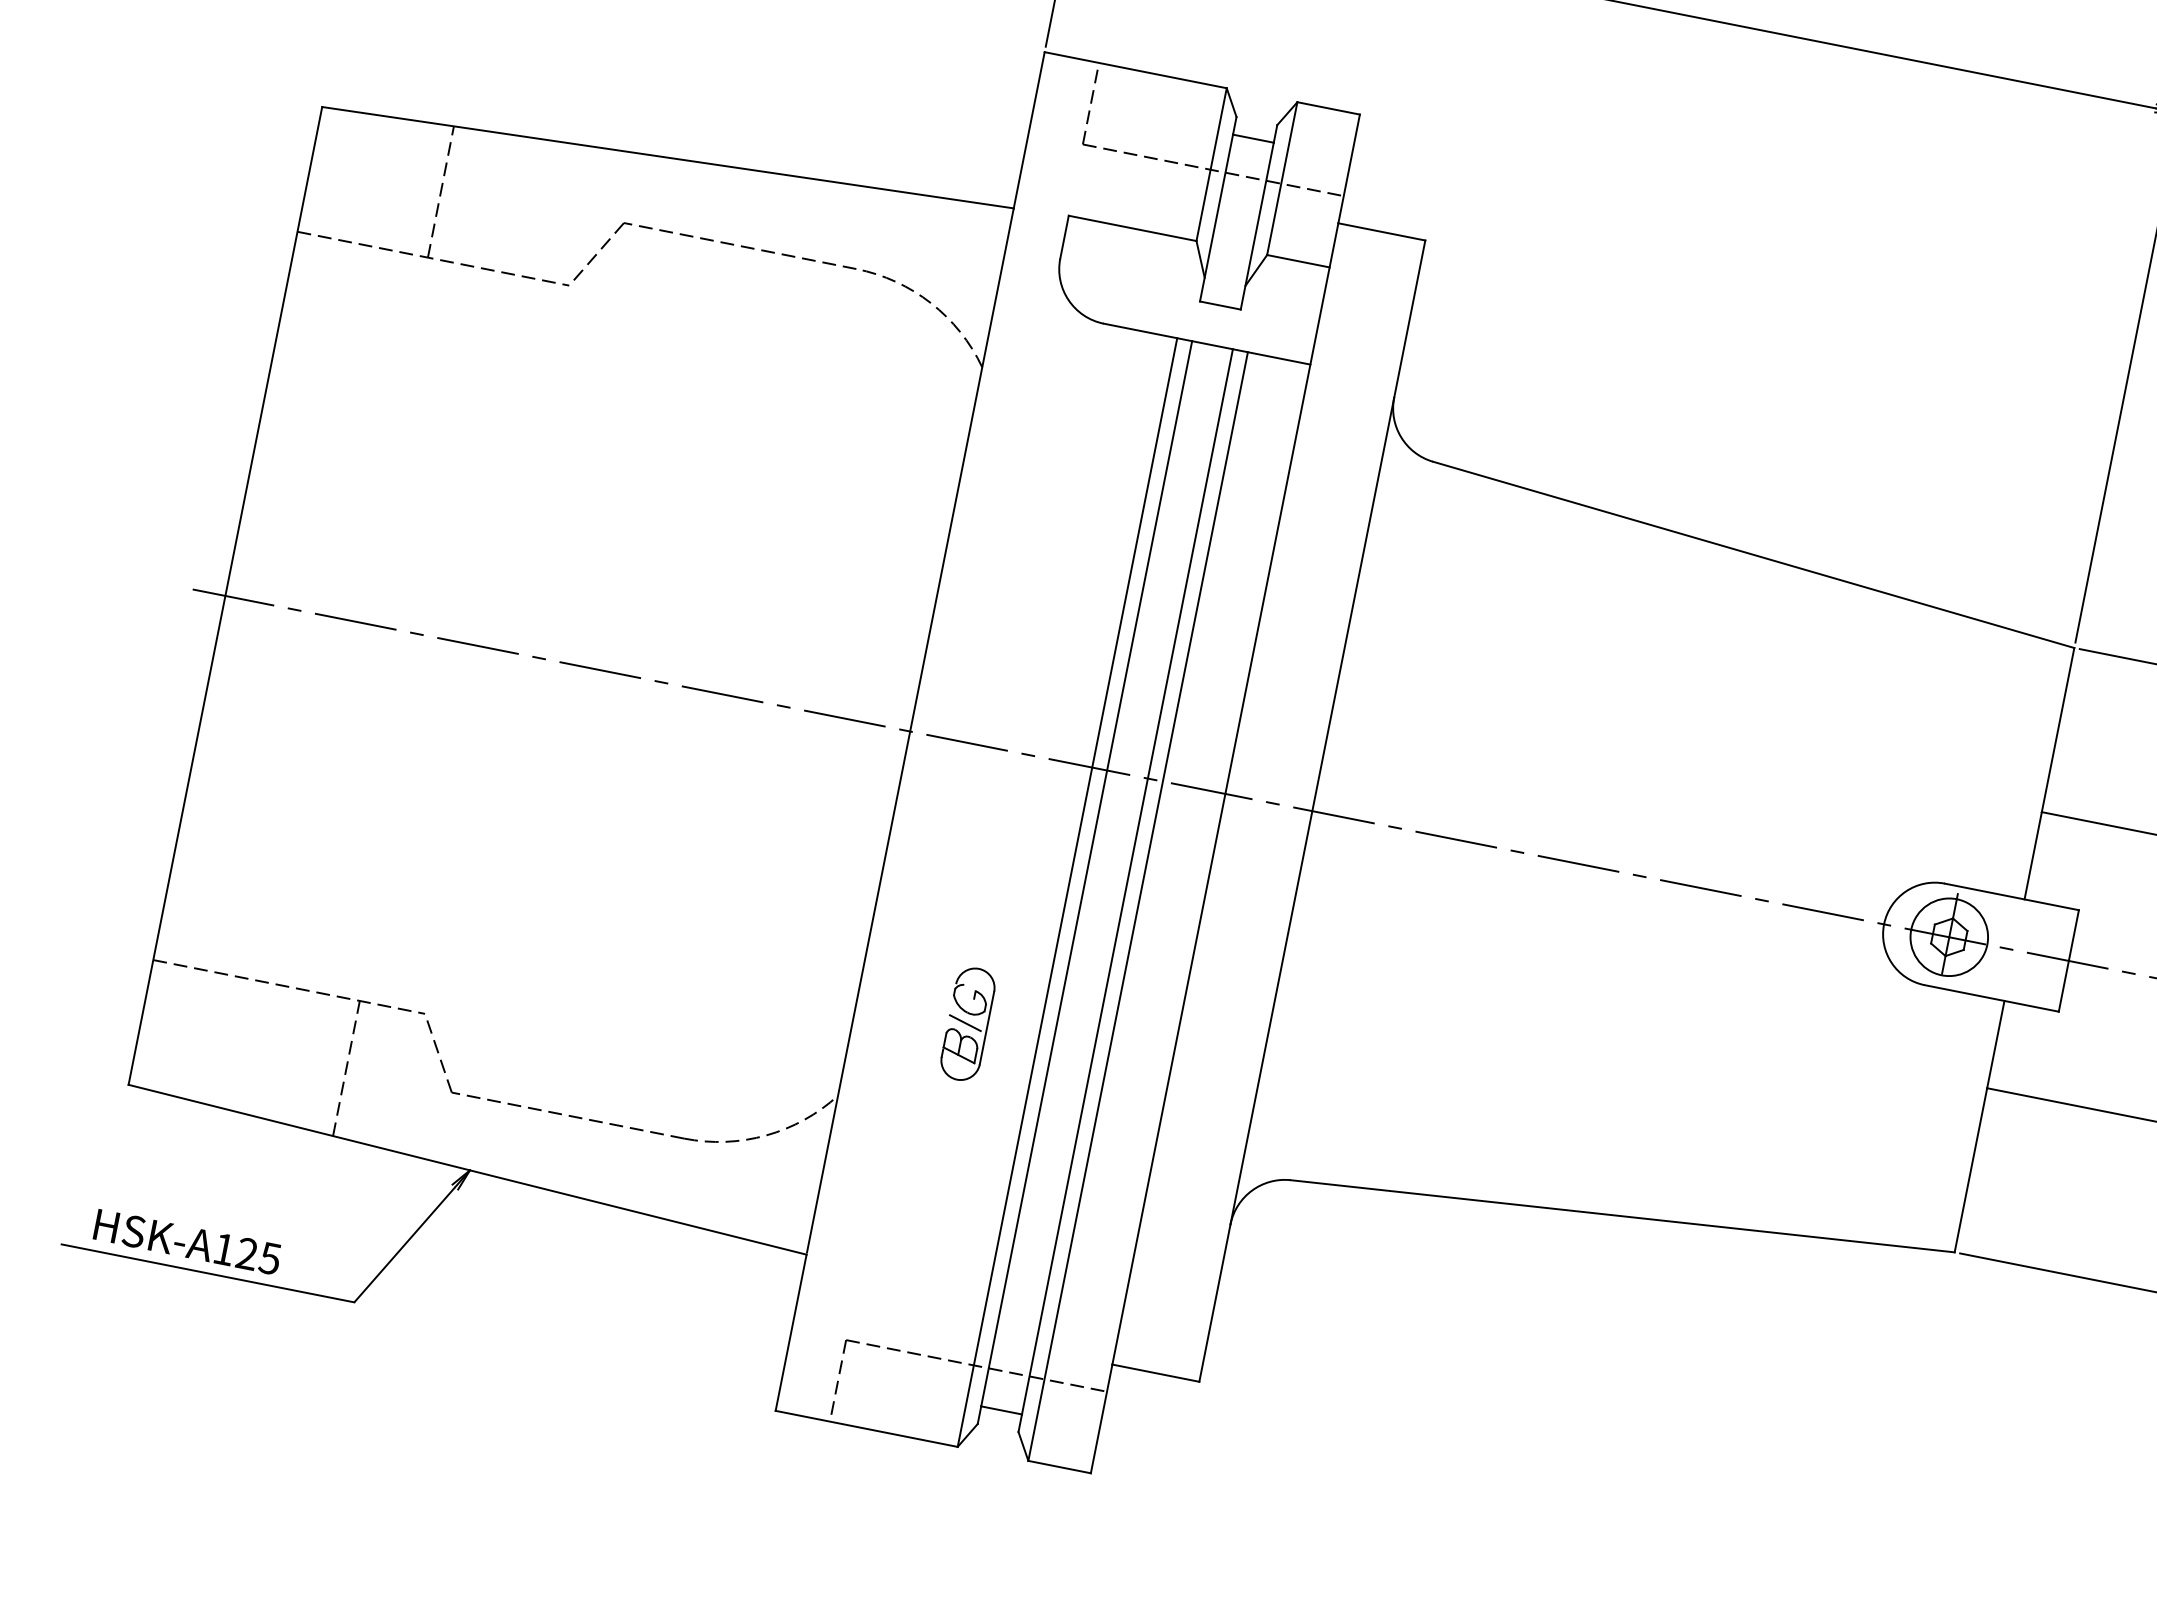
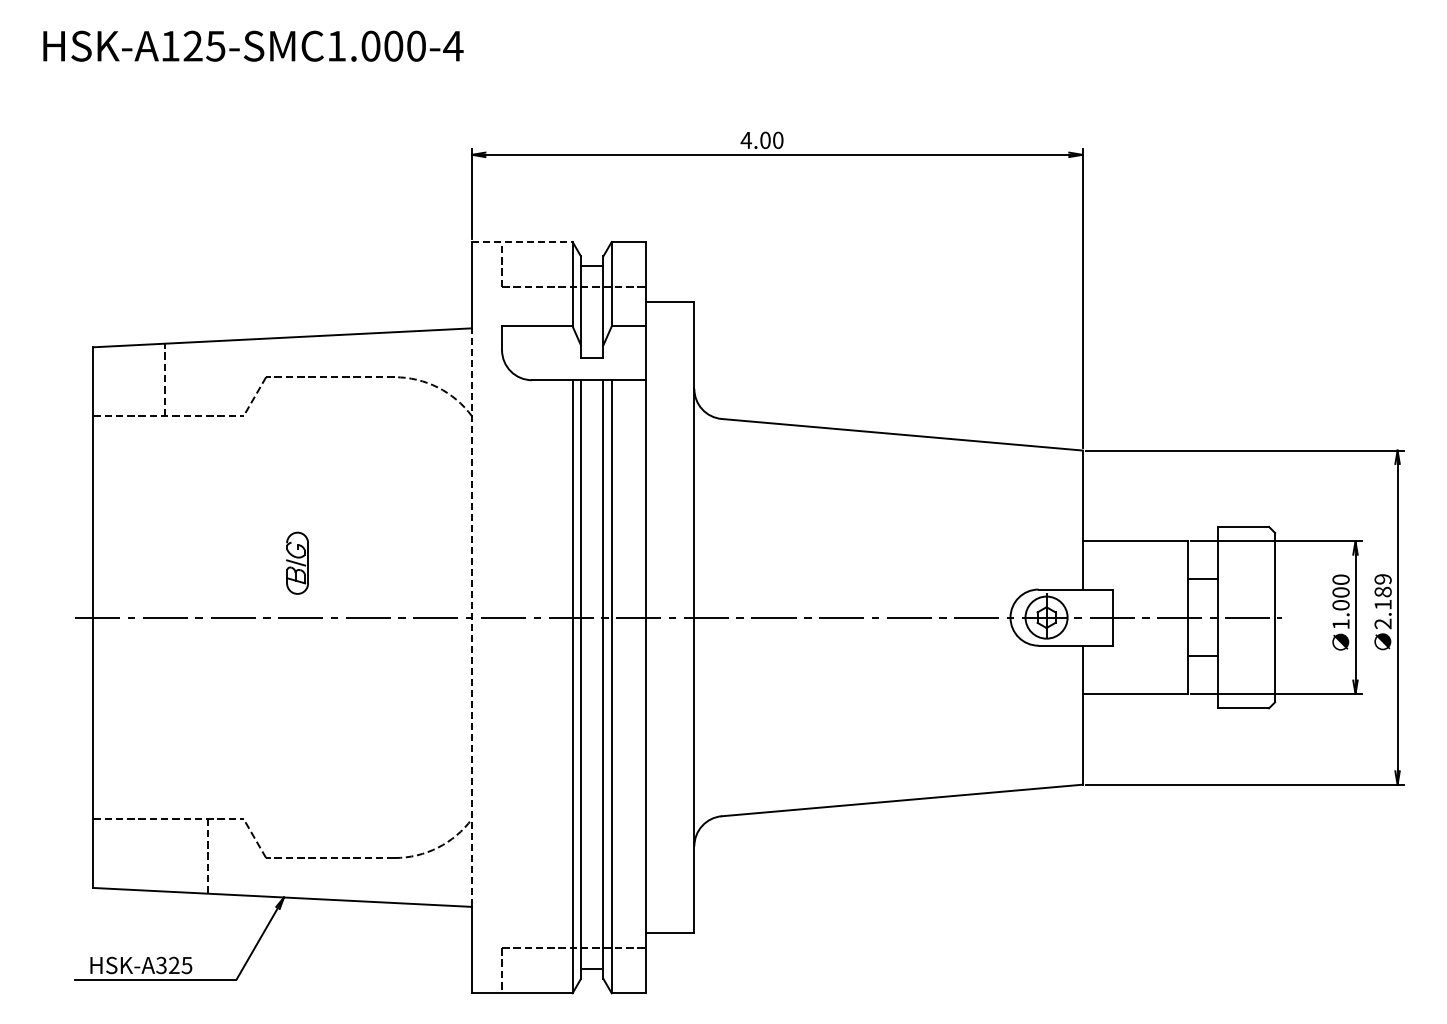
line: (1136, 69) -> (522, 241), solid -> dashed
line: (911, 731) -> (472, 617), solid -> dashed
part: (968, 1022) -> (297, 562), moved
text: (224, 1249) -> (161, 965), HSK-A125 -> HSK-A325

